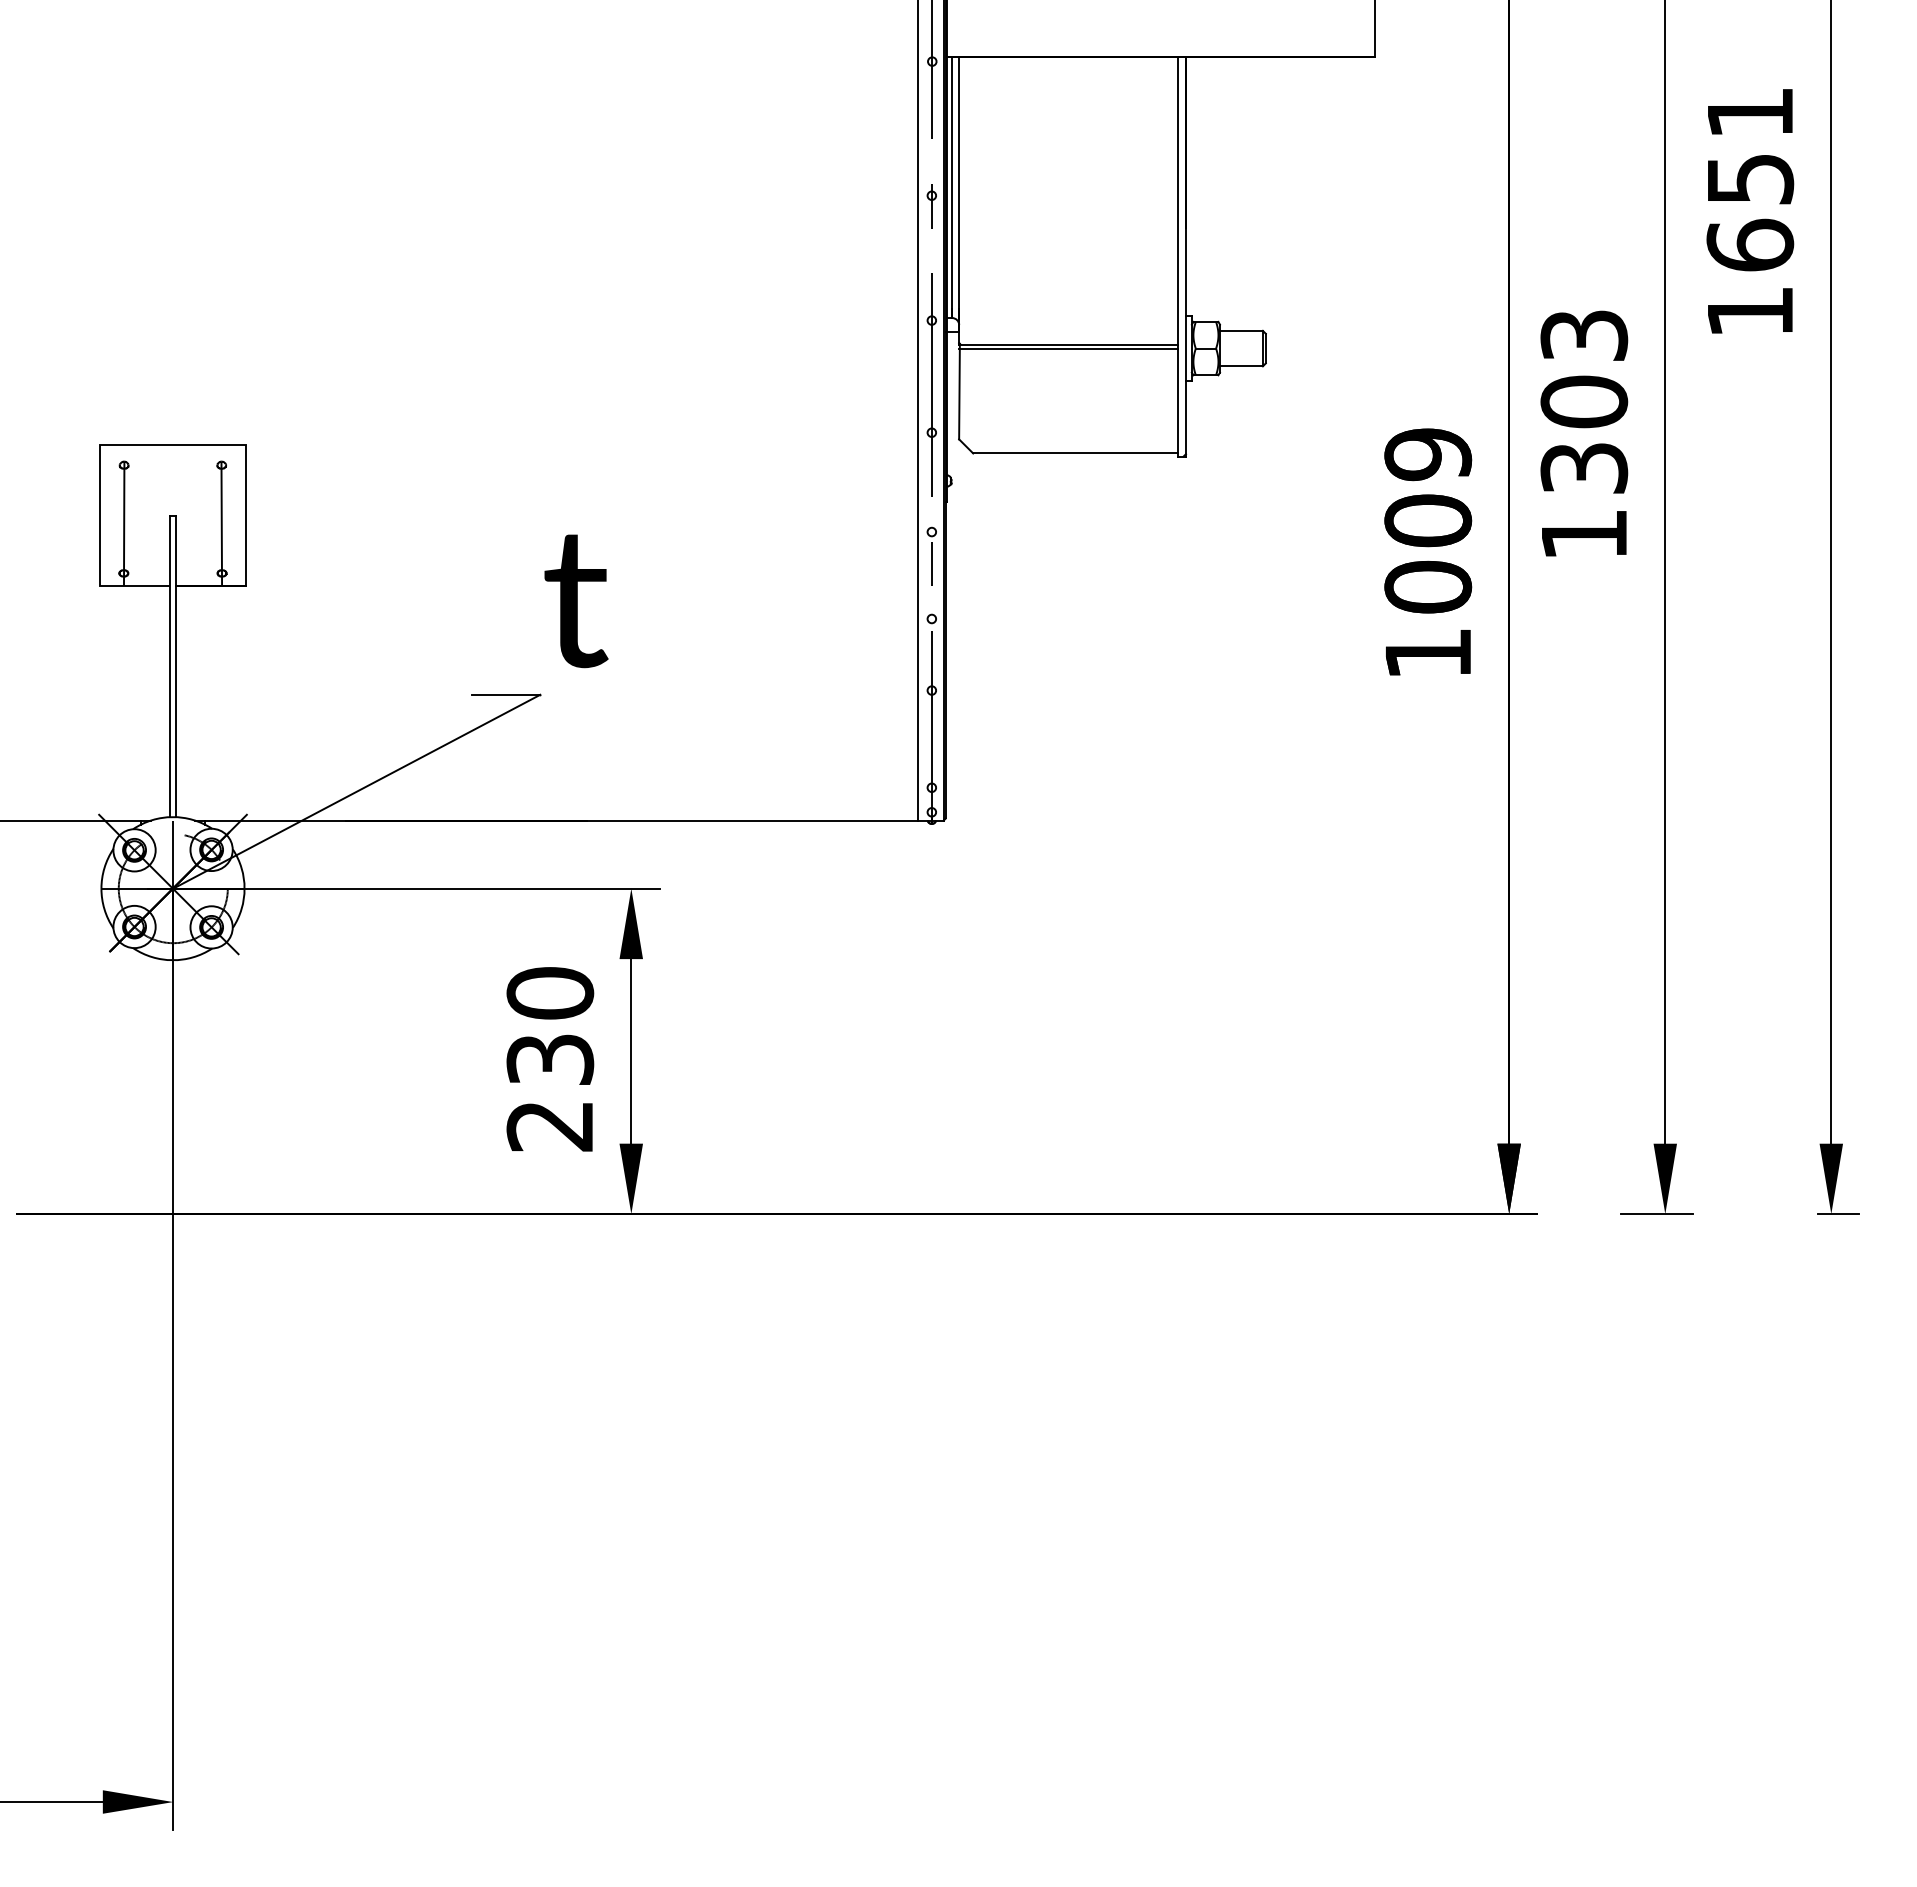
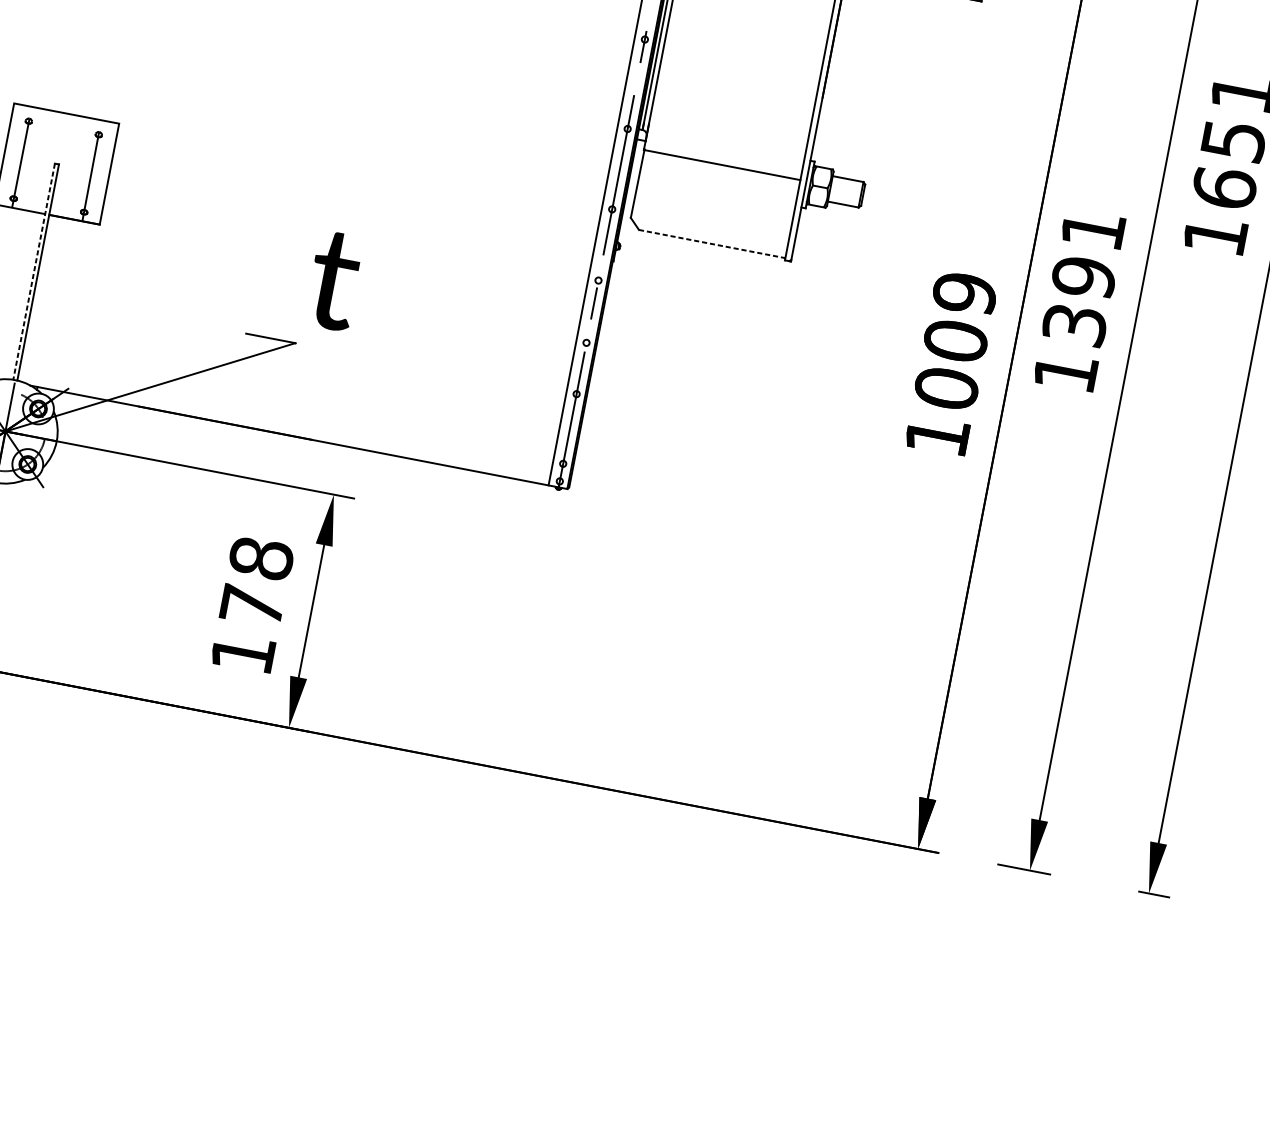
line: (1068, 349) -> (721, 168), removed
text: (1584, 369) -> (1088, 254), 1303 -> 1391
line: (1075, 453) -> (712, 244), solid -> dashed
line: (170, 666) -> (34, 271), solid -> dashed
text: (550, 1059) -> (252, 605), 230 -> 178

